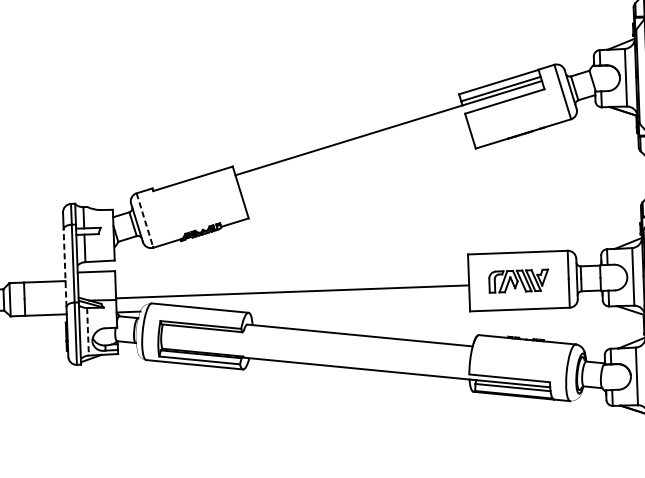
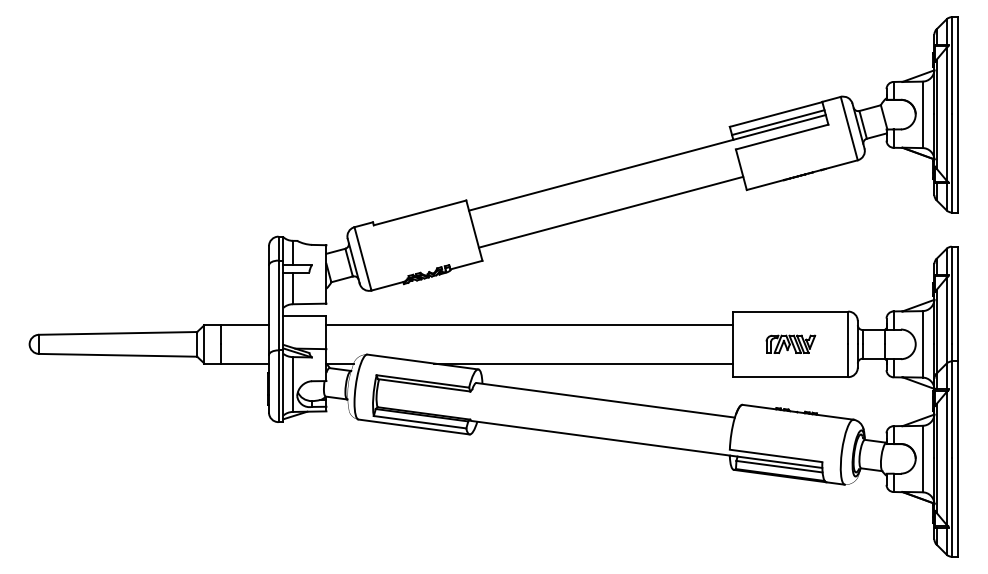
line: (358, 171) -> (610, 211), added
line: (144, 220) -> (362, 258), dashed -> solid
line: (65, 268) -> (269, 310), dashed -> solid
part: (518, 280) -> (790, 343), size x0.71
line: (292, 292) -> (529, 325), moved
line: (339, 304) -> (583, 363), added
line: (87, 332) -> (292, 385), dashed -> solid

